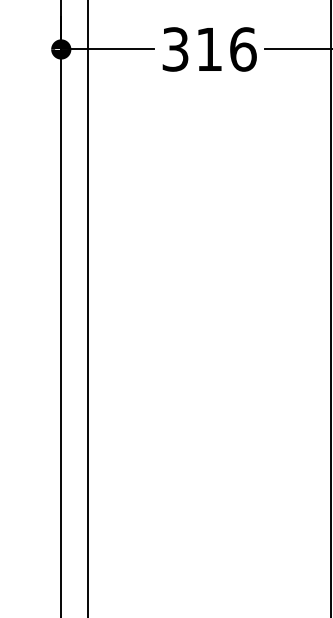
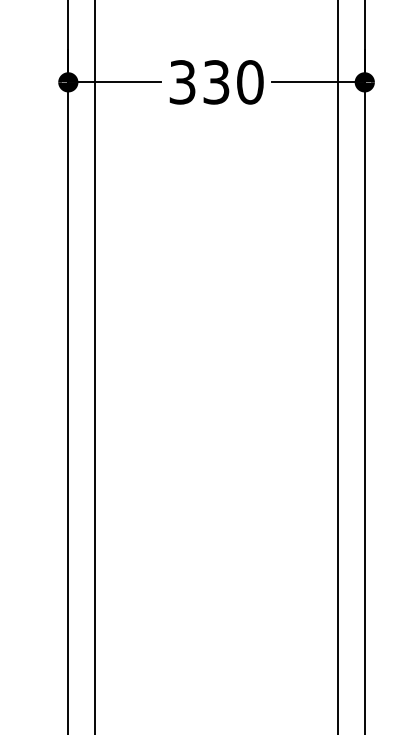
text: (226, 49) -> (233, 82), 316 -> 330

